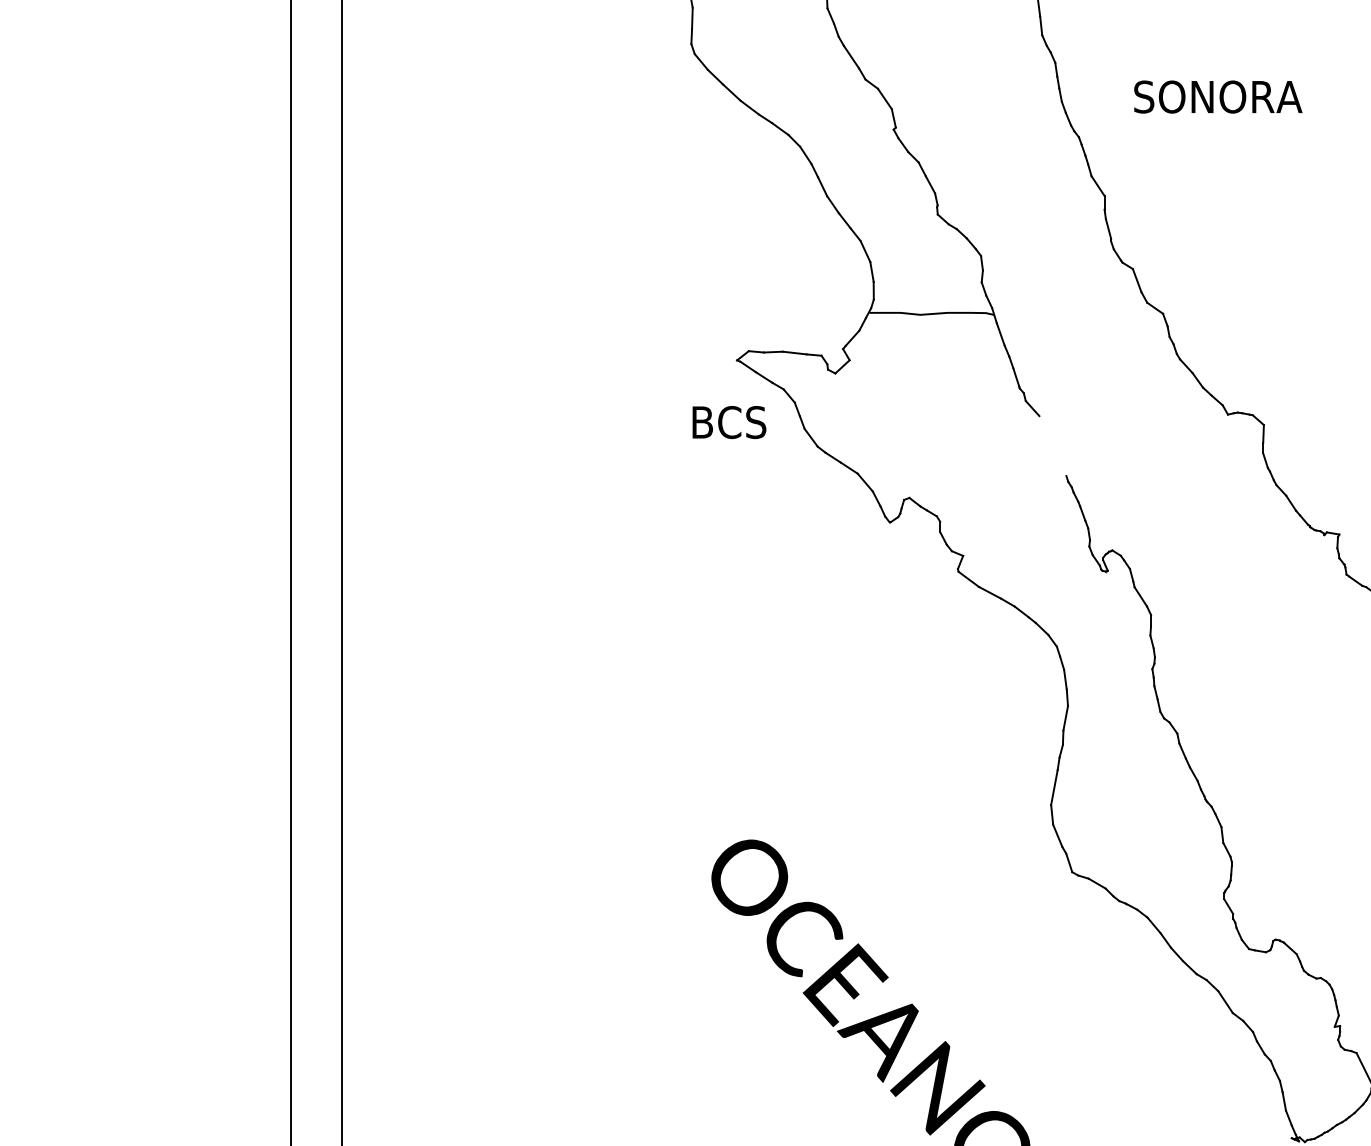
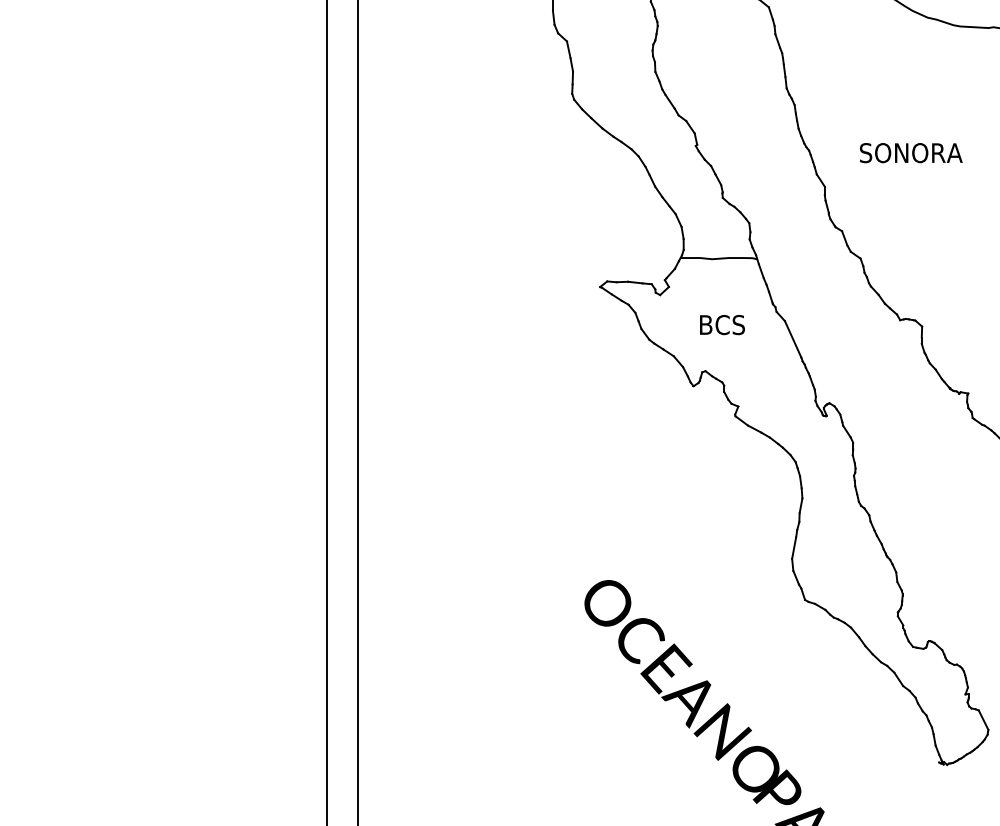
text: (1218, 97) -> (911, 153), moved
text: (729, 423) -> (722, 325), moved
line: (1051, 446) -> (792, 339), added

